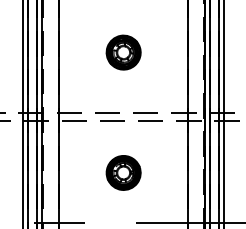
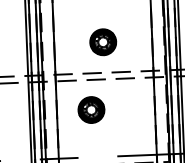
part: (123, 52) -> (103, 42), moved
part: (123, 172) -> (91, 109), moved

